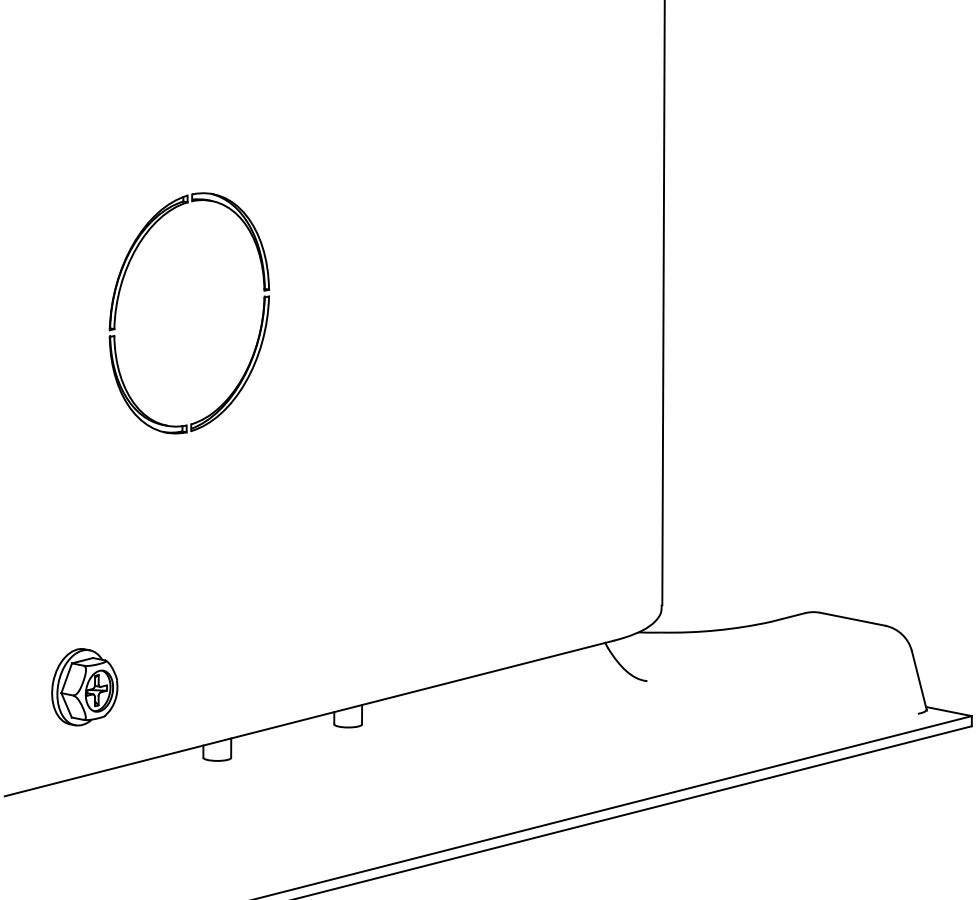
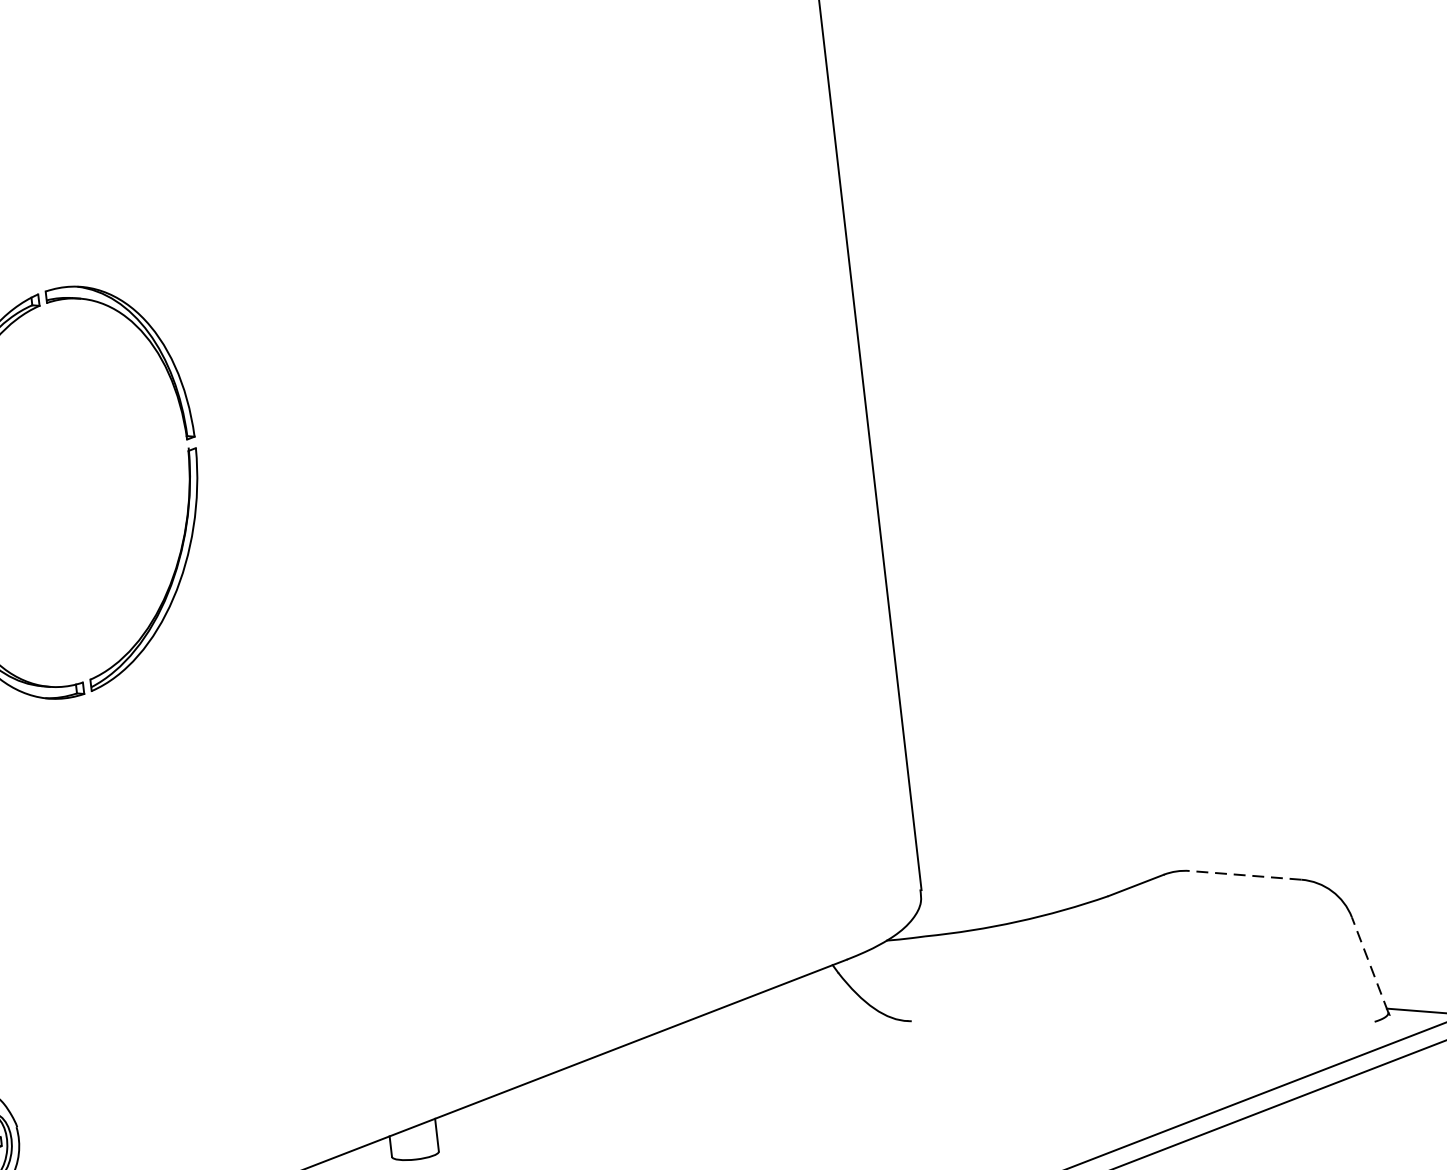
line: (852, 619) -> (1245, 875), solid -> dashed
line: (919, 680) -> (1370, 965), solid -> dashed

